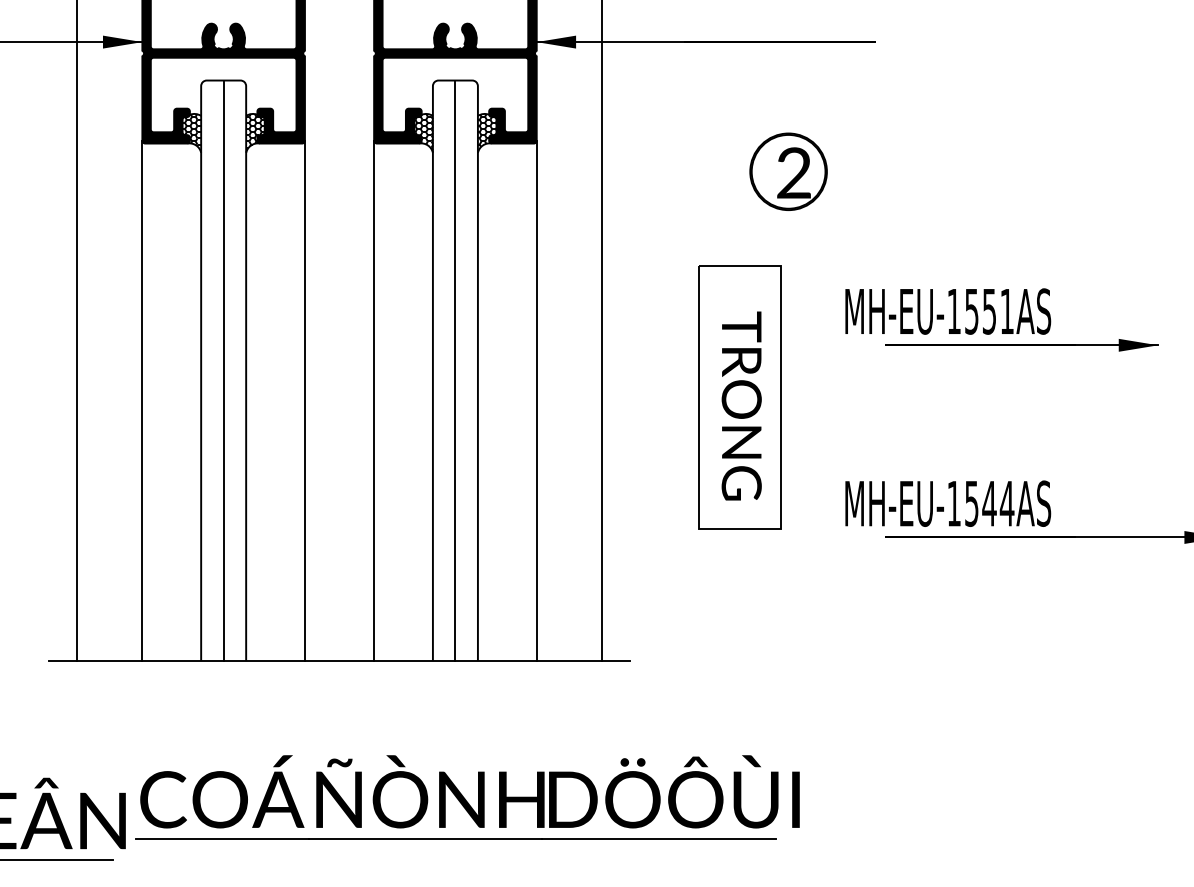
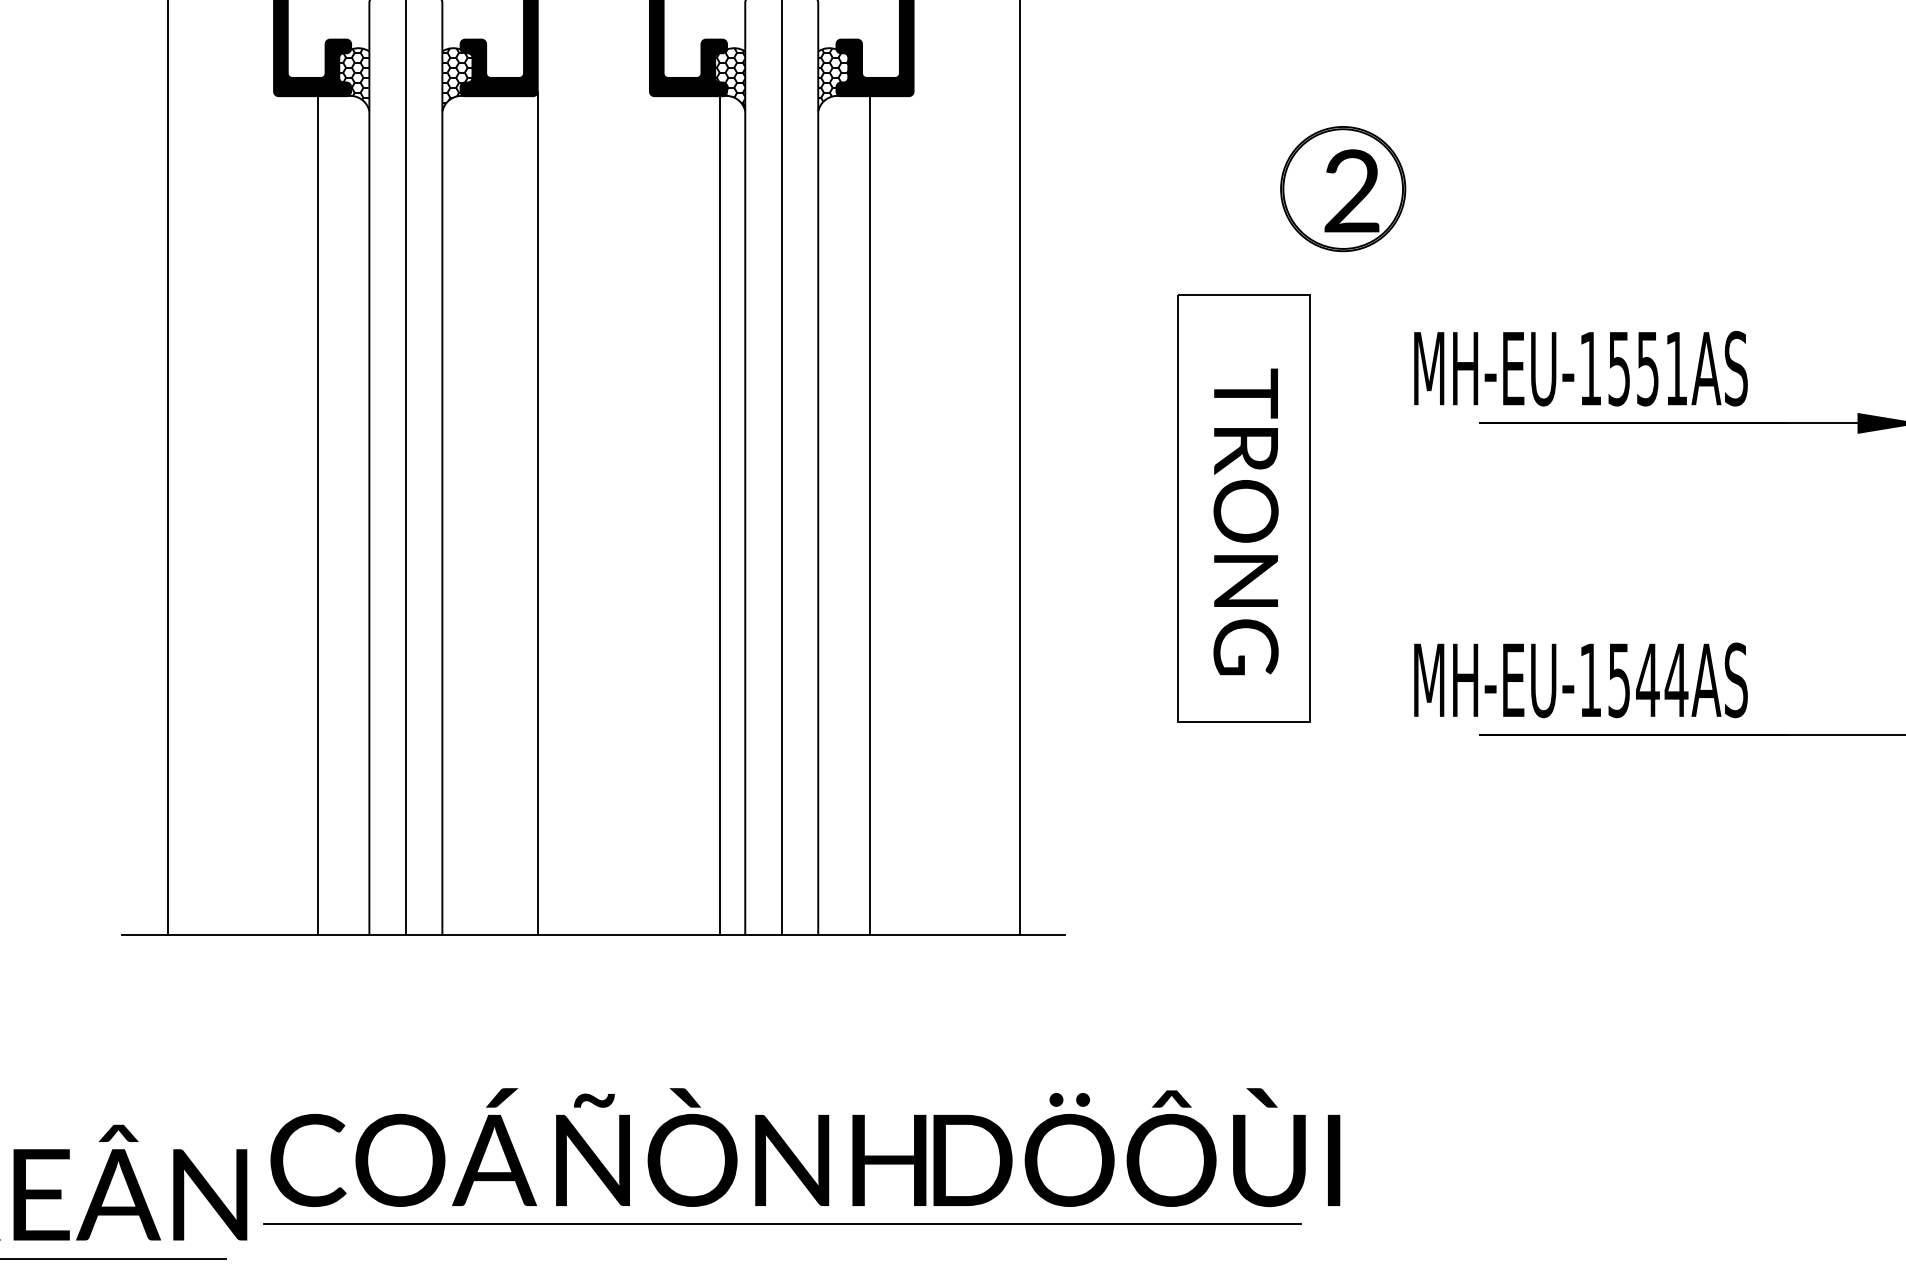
part: (788, 171) -> (1343, 188), moved
line: (142, 400) -> (318, 512), moved
line: (374, 400) -> (720, 512), moved
line: (536, 400) -> (869, 512), moved

